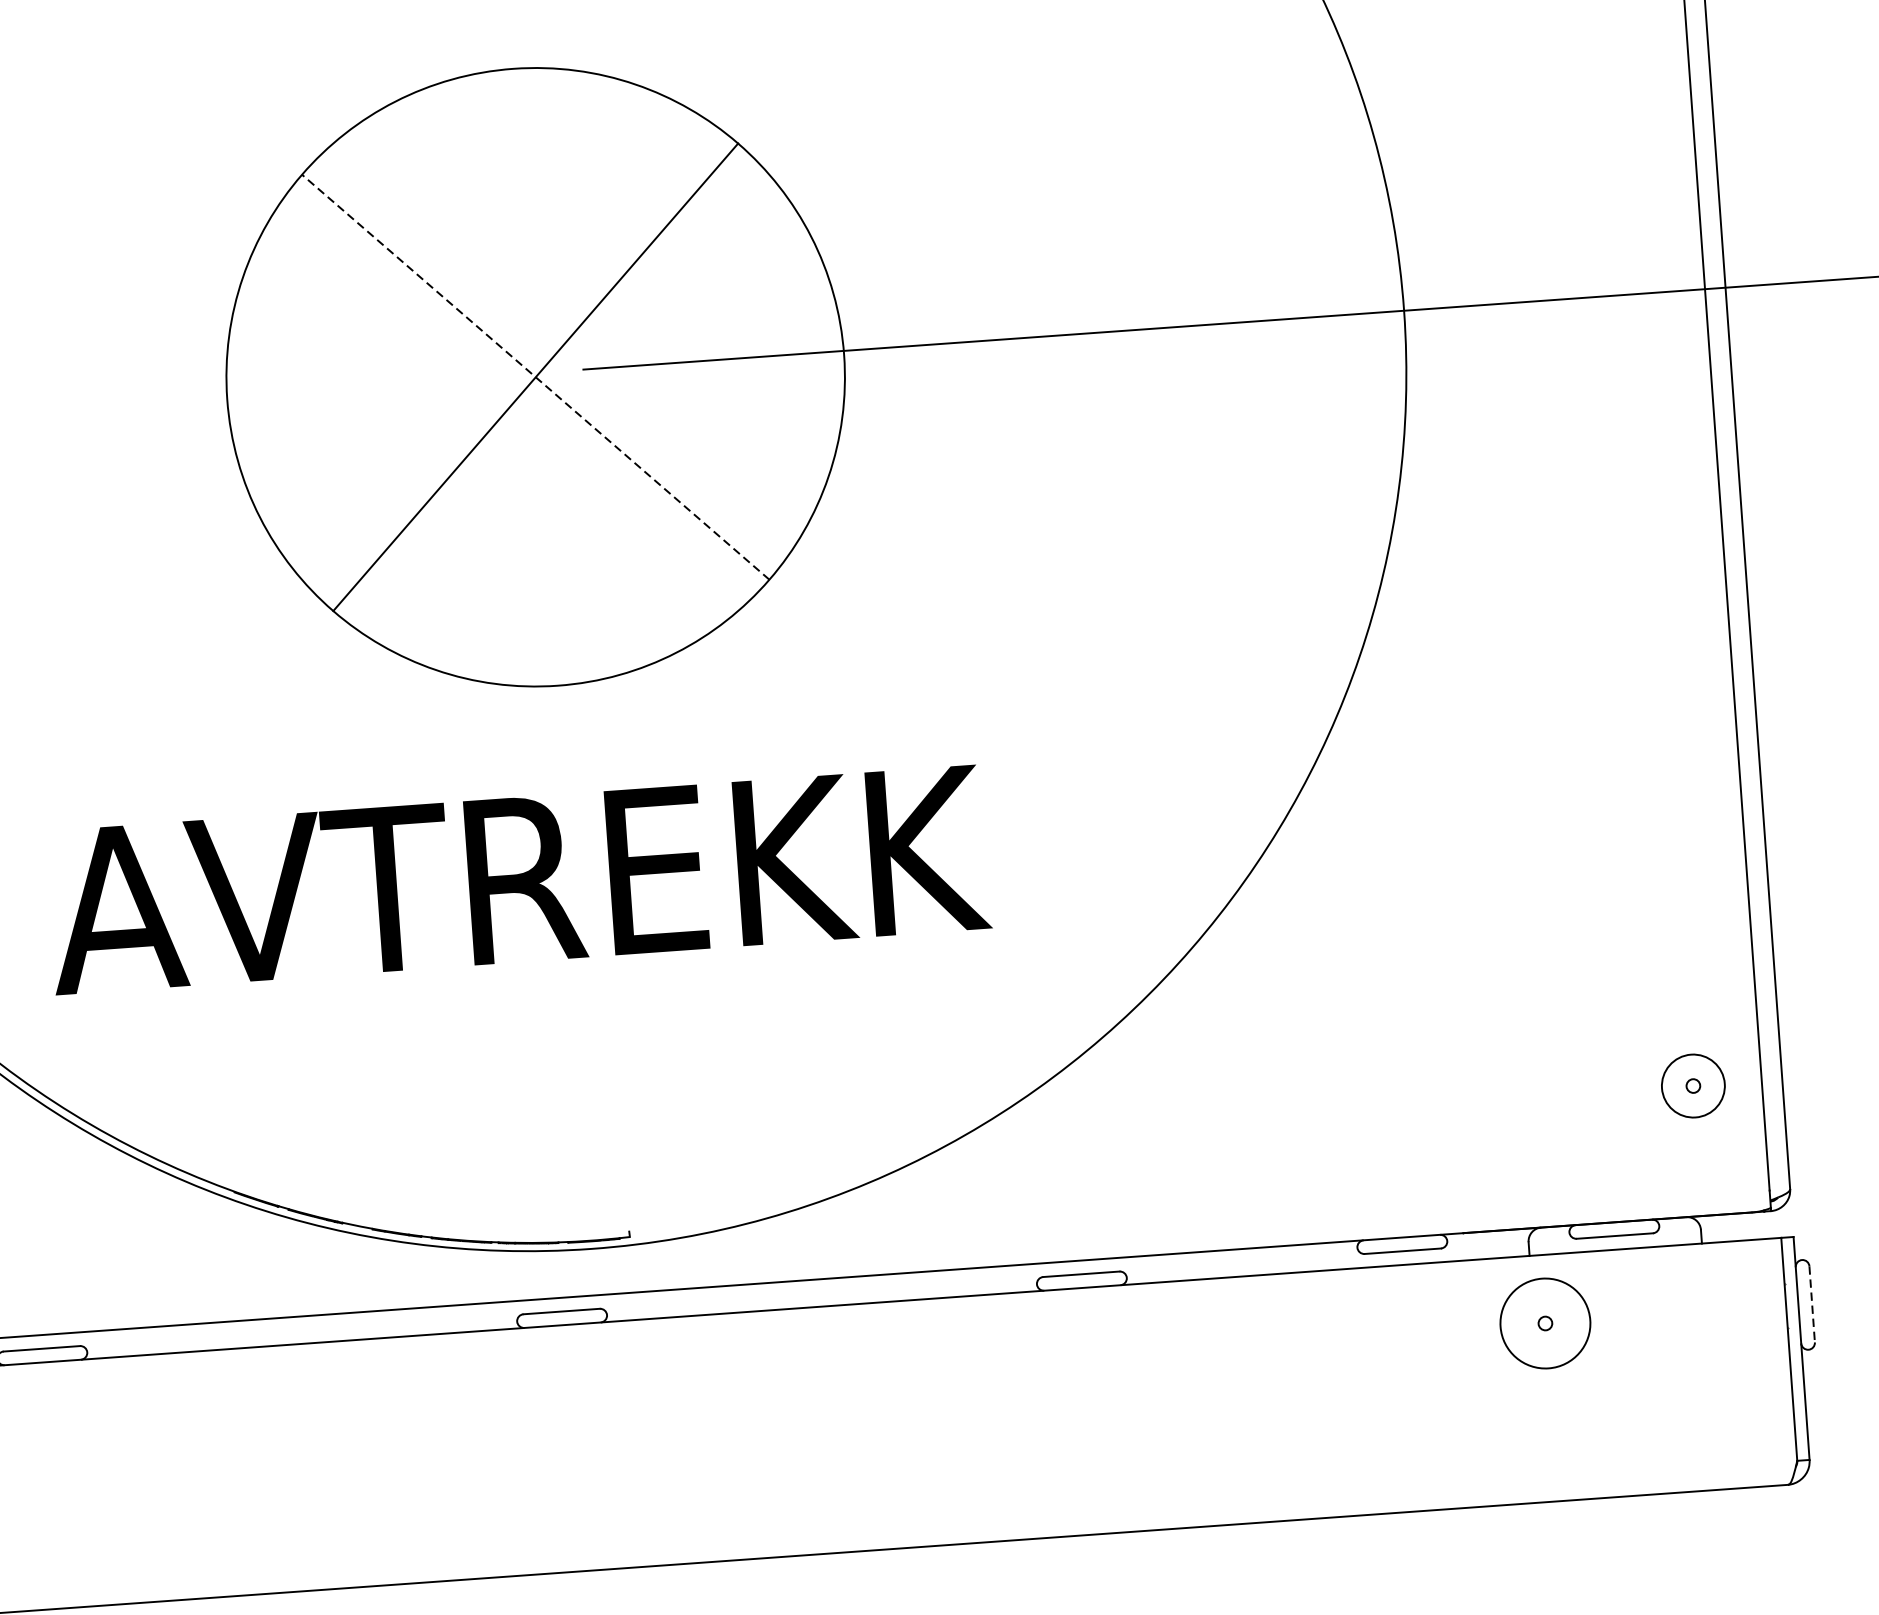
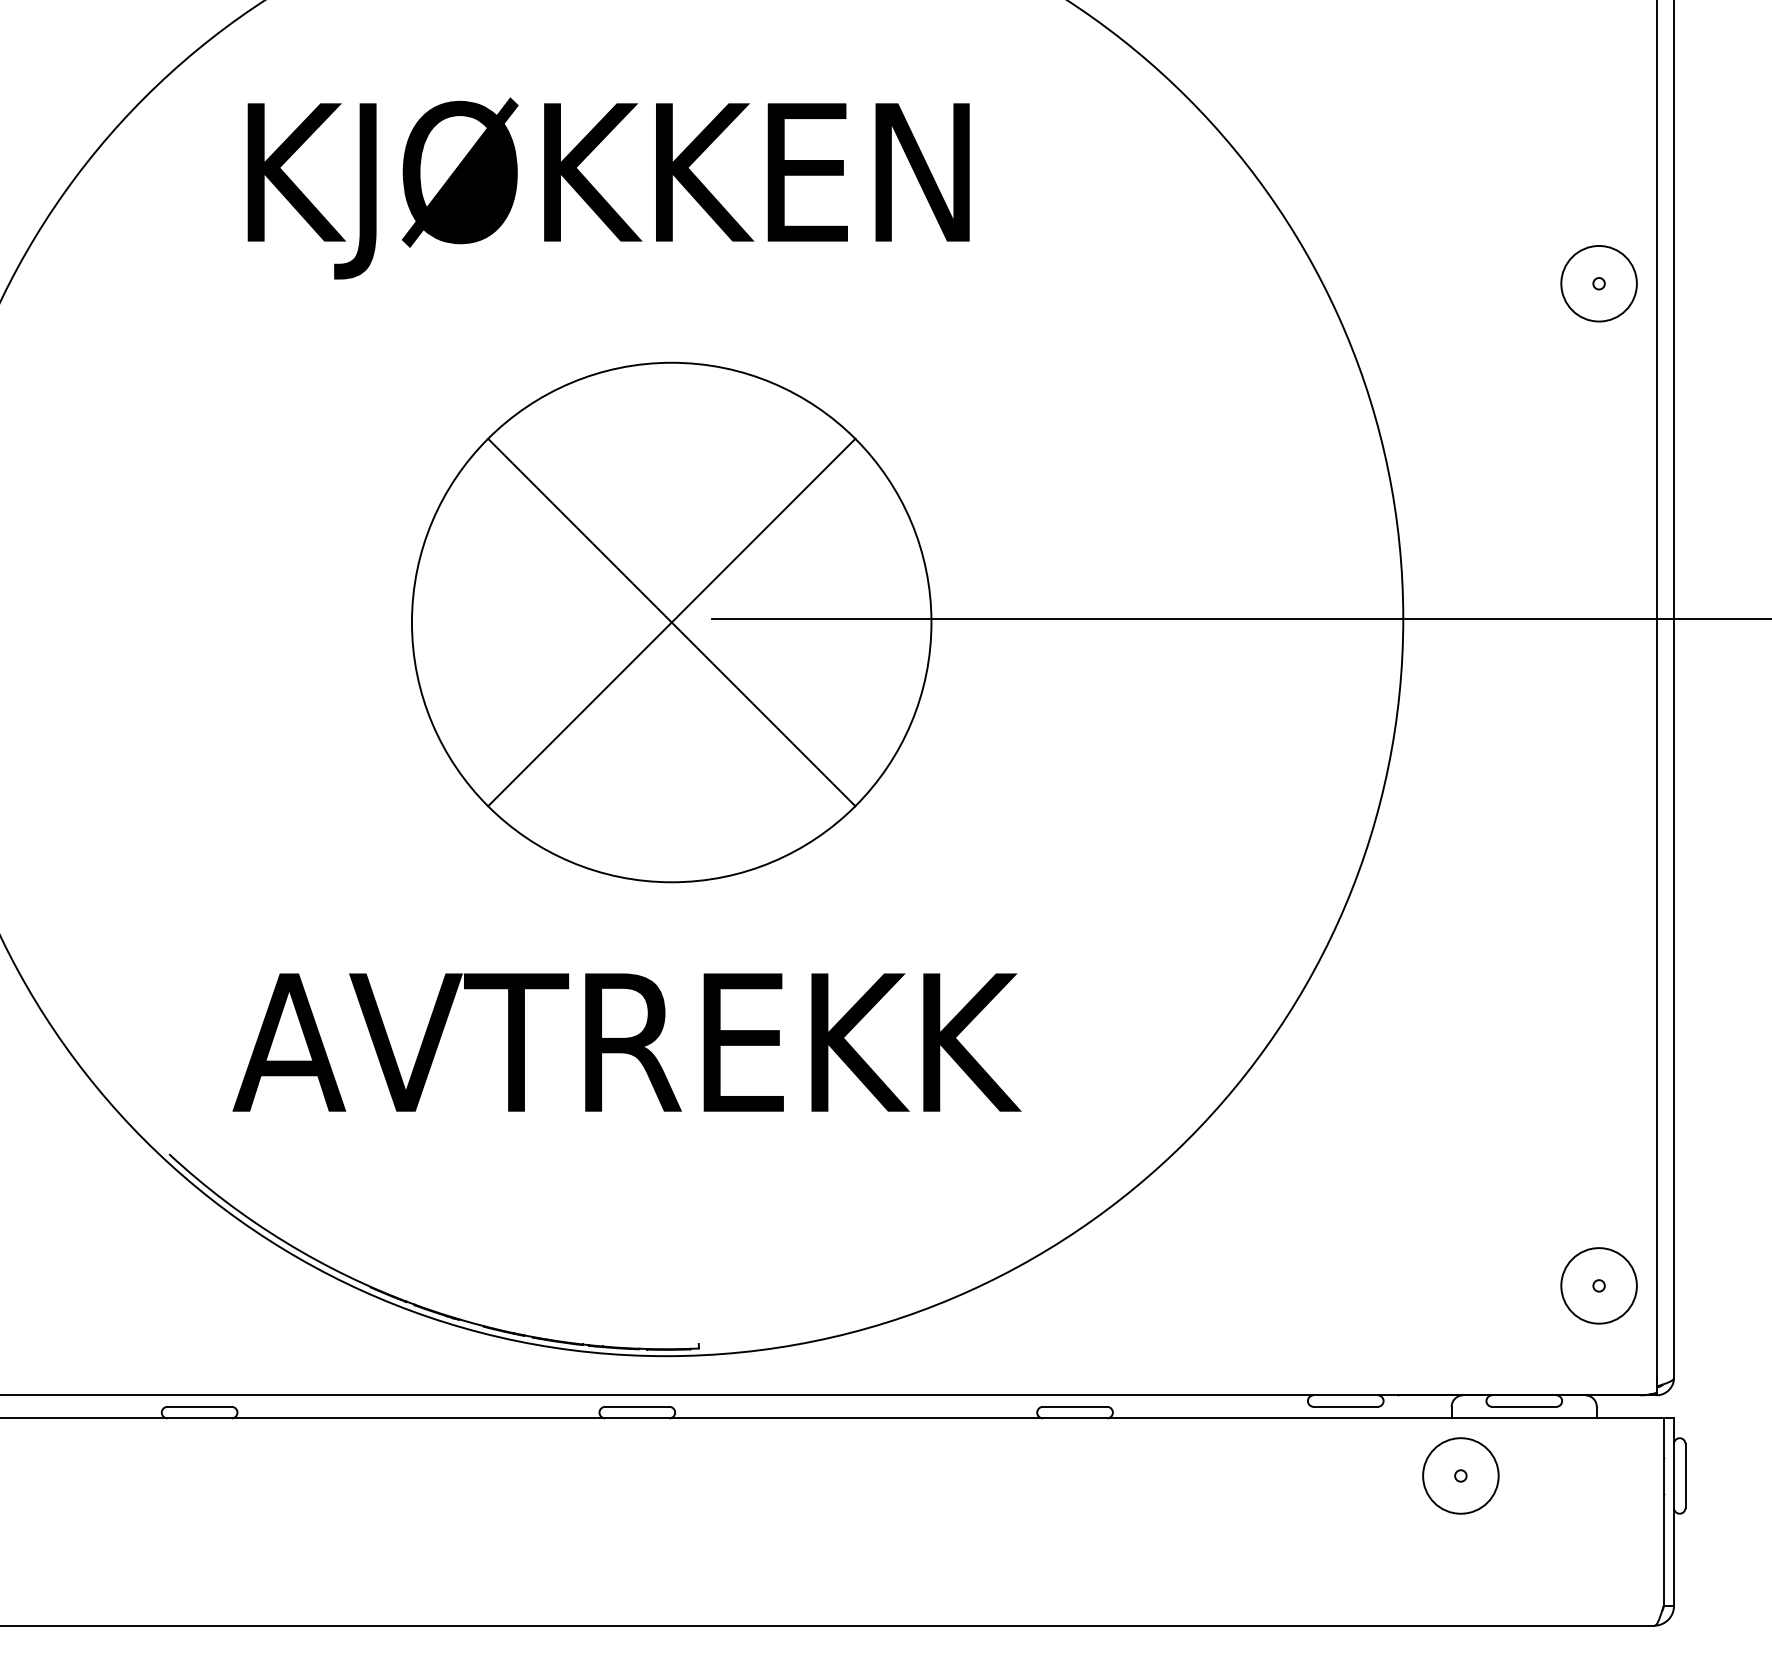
line: (535, 377) -> (671, 622), dashed -> solid
circle: (1692, 1085) -> (1598, 1285), size x1.43
line: (1812, 1305) -> (1685, 1476), dashed -> solid

